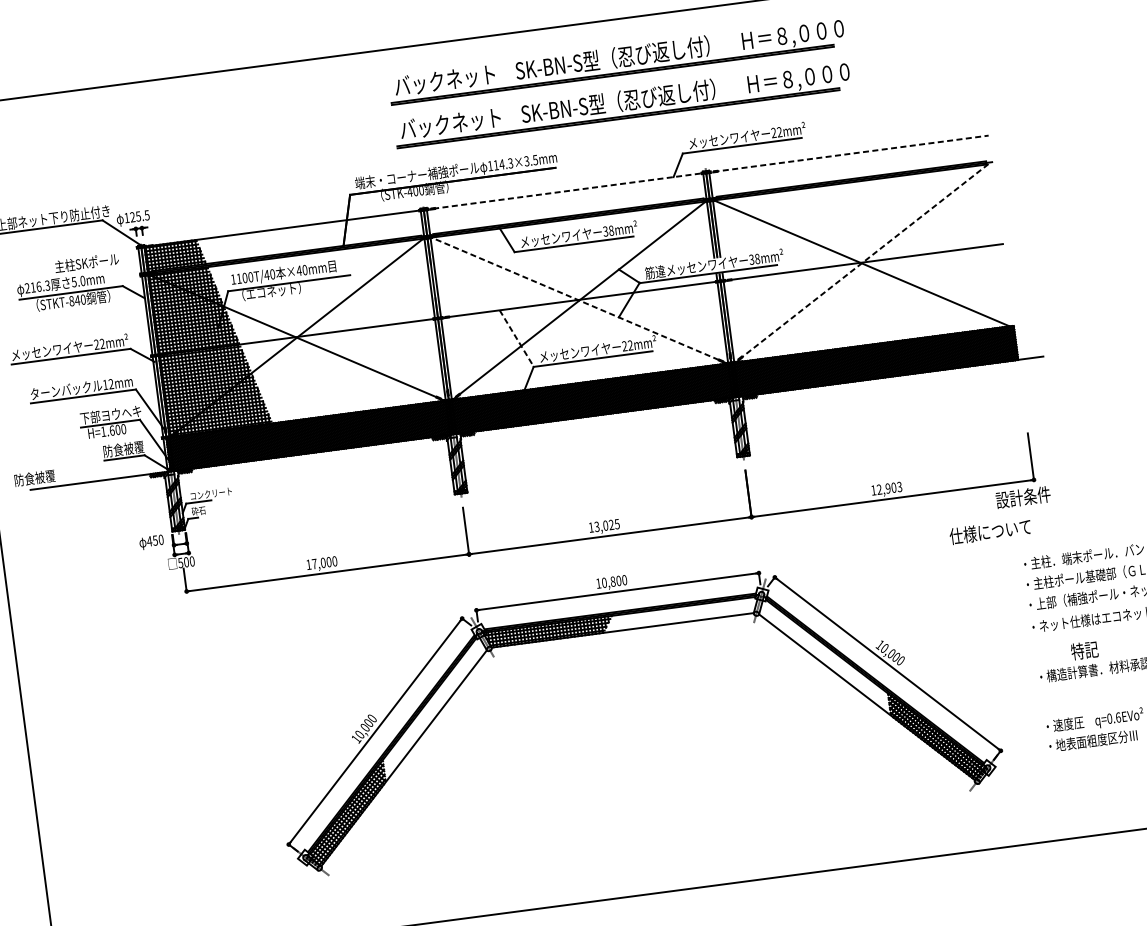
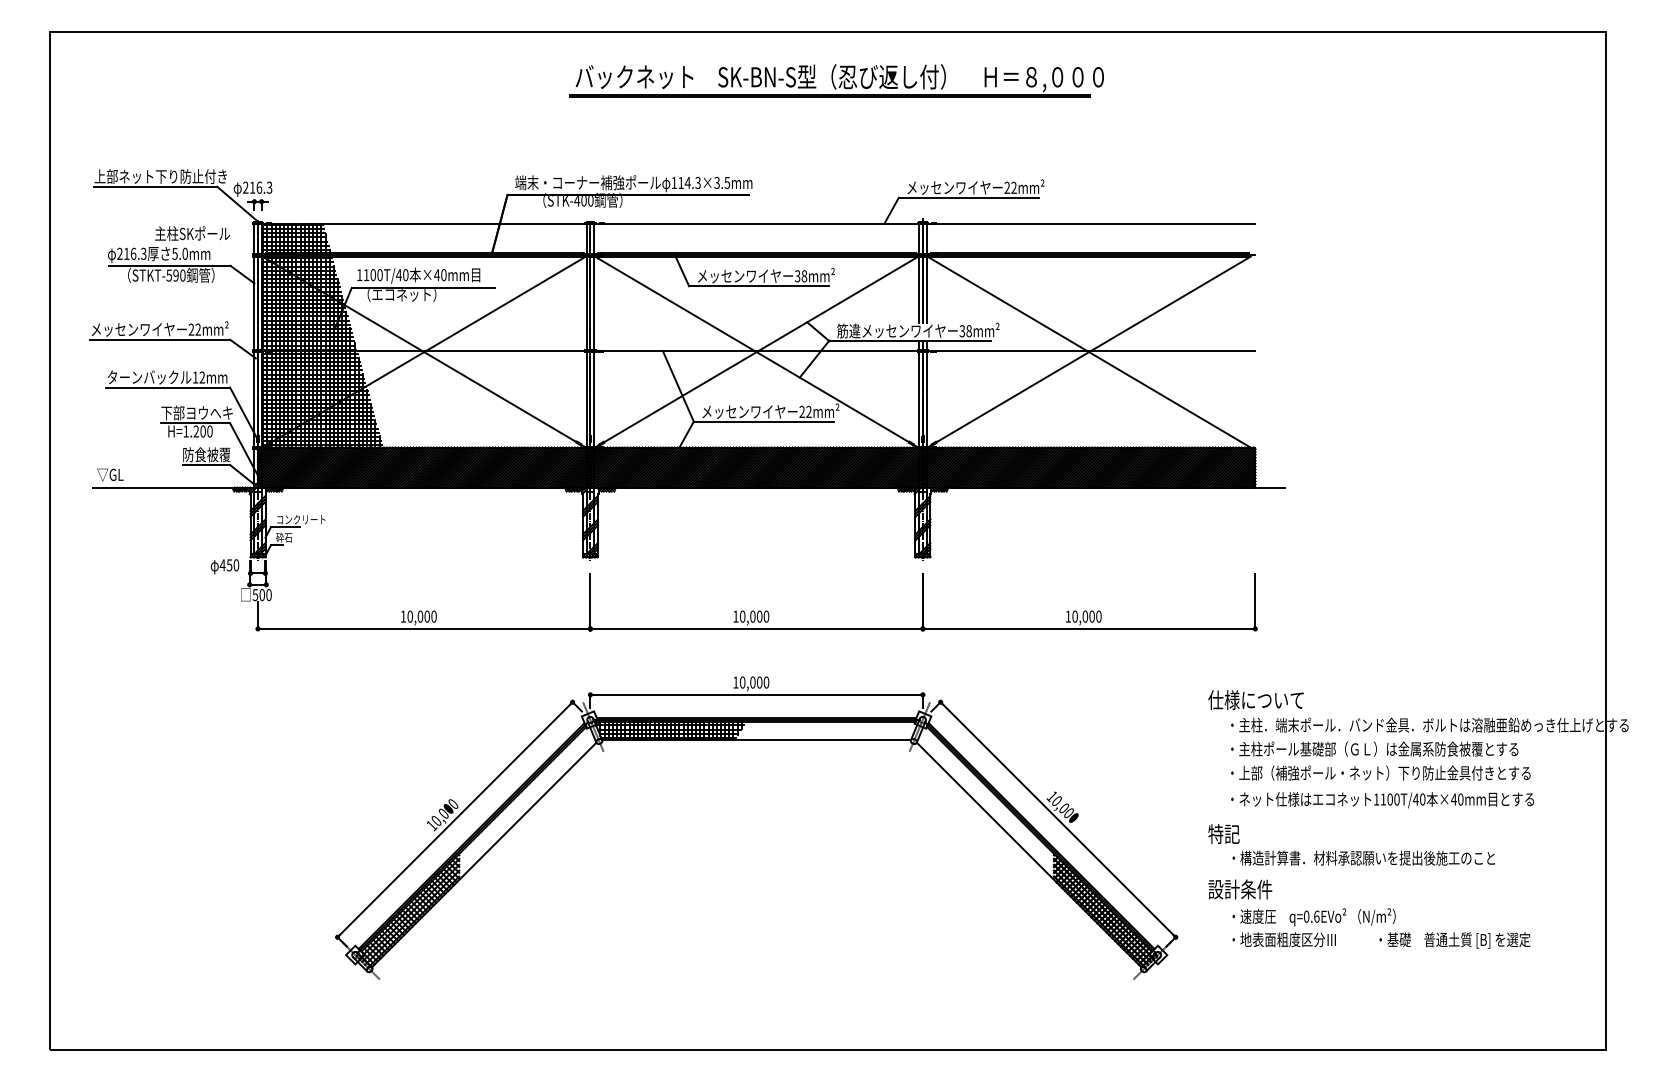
part: (622, 104) -> (836, 131), removed
line: (706, 172) -> (923, 223), dashed -> solid
text: (136, 216) -> (257, 187), 125.5 -> 216.3
line: (862, 263) -> (1089, 352), dashed -> solid
text: (74, 300) -> (172, 275), STKT-840 -> STKT-590
line: (579, 300) -> (756, 352), dashed -> solid
line: (516, 338) -> (678, 386), dashed -> solid
text: (112, 430) -> (196, 431), H=1.600 -> H=1.200
text: (34, 478) -> (99, 474), 防食被覆 -> ▽GL
text: (889, 488) -> (1086, 616), 12,903 -> 10,000
text: (1023, 497) -> (1240, 889), moved
text: (607, 525) -> (754, 616), 13,025 -> 10,000
text: (989, 532) -> (1255, 700), moved
text: (313, 563) -> (409, 616), 17,000 -> 10,000
text: (612, 581) -> (752, 682), 10,800 -> 10,000
text: (1084, 650) -> (1223, 833), moved

